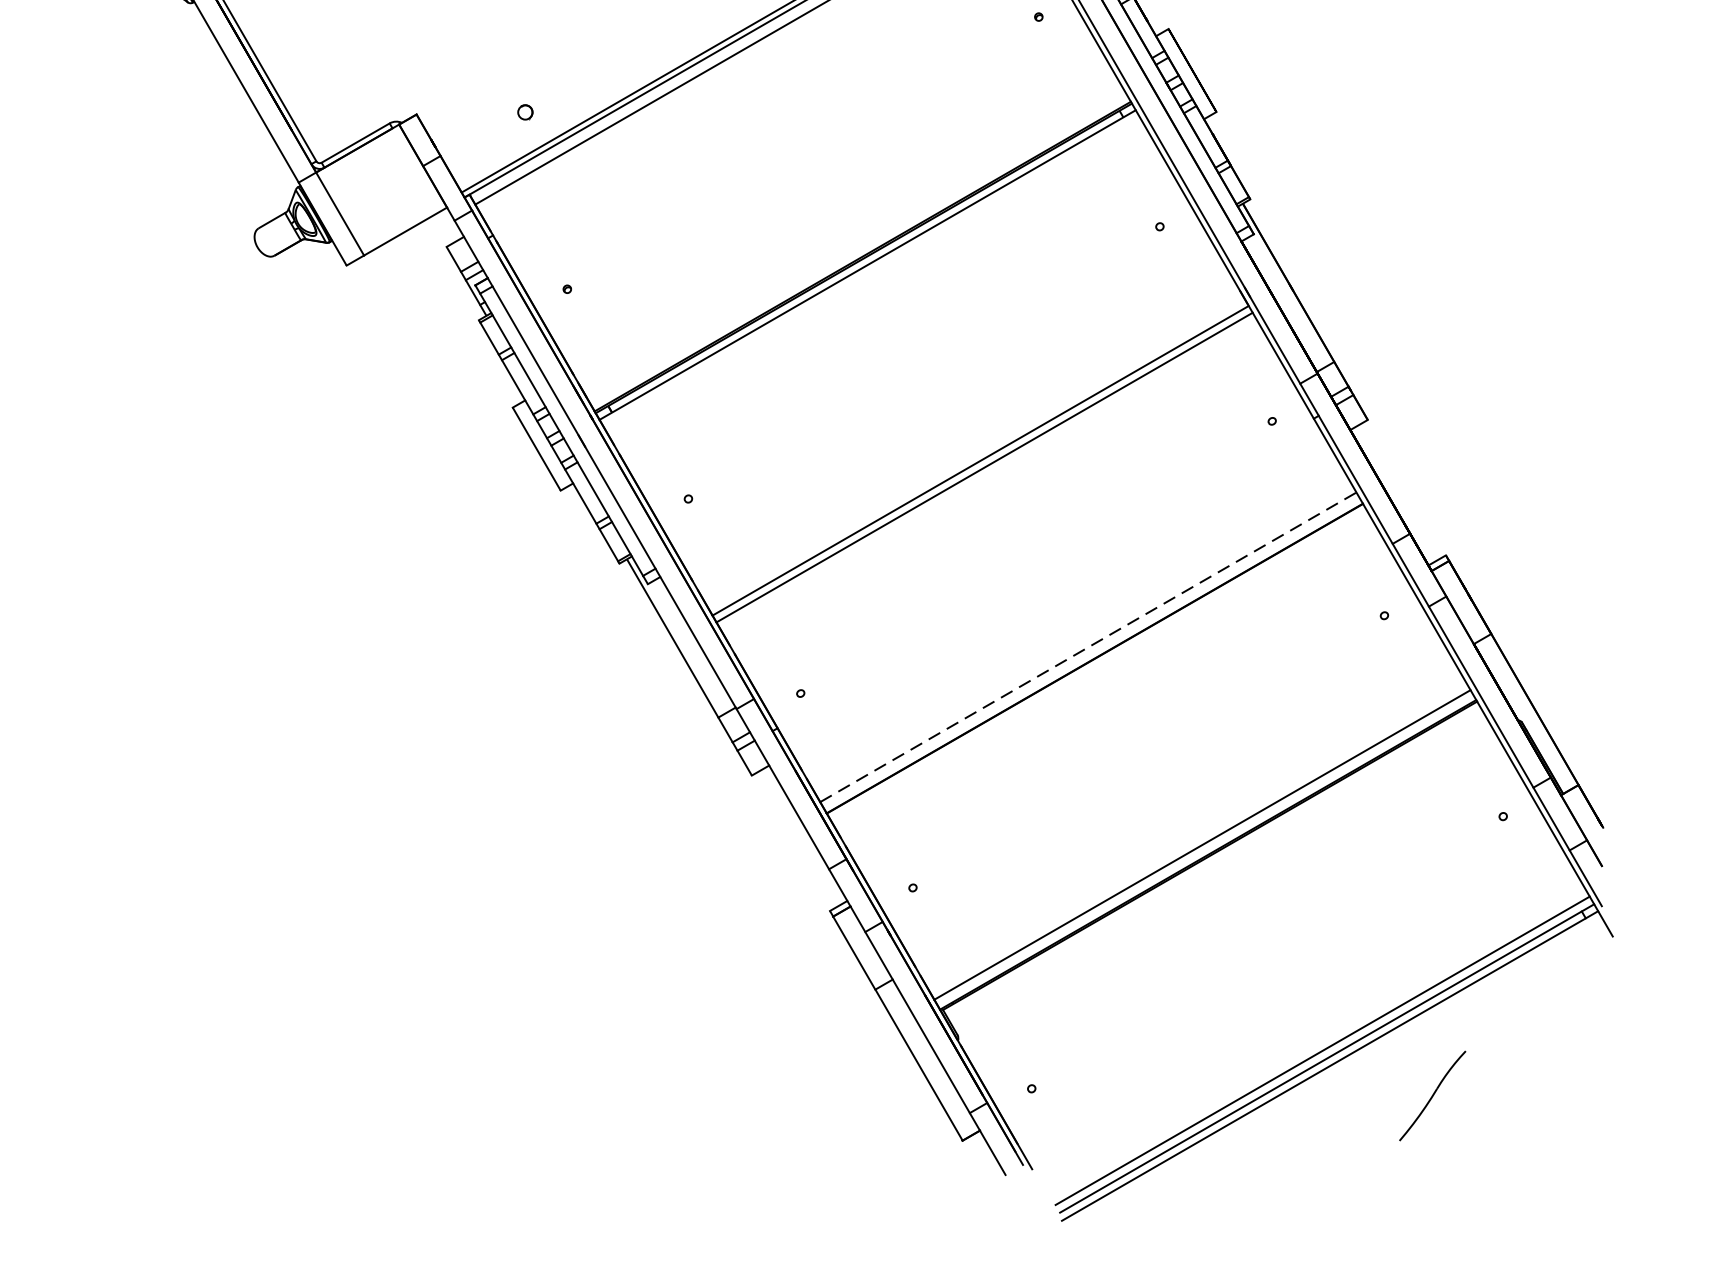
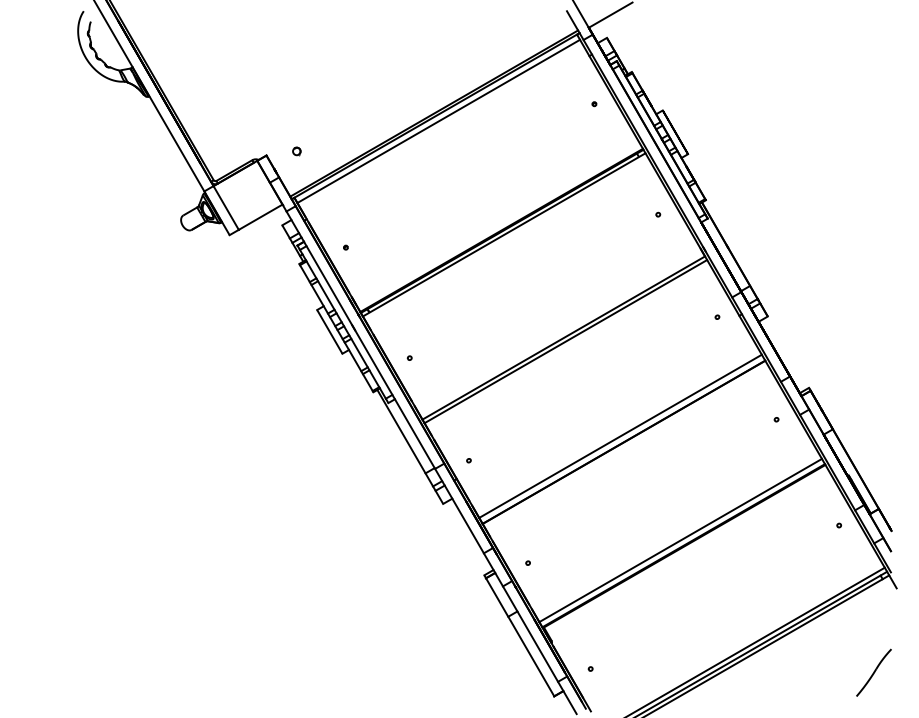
part: (524, 112) -> (296, 151), moved
line: (1088, 647) -> (620, 436), dashed -> solid
line: (1431, 1095) -> (873, 672), moved

